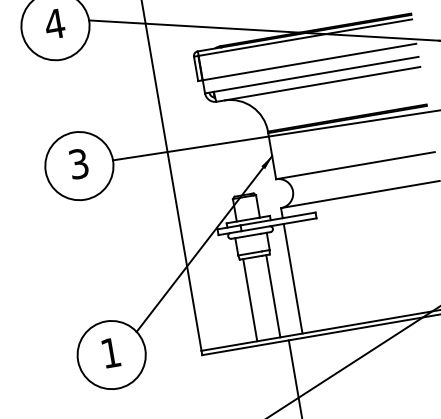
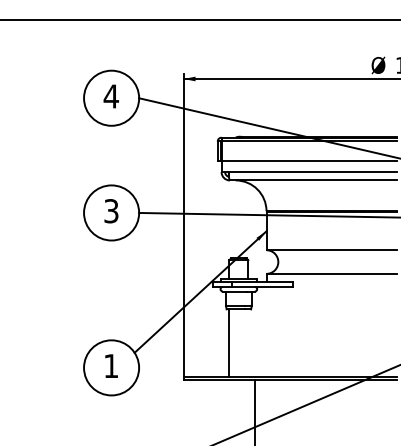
line: (293, 278) -> (266, 331), removed
line: (273, 295) -> (248, 342), removed

